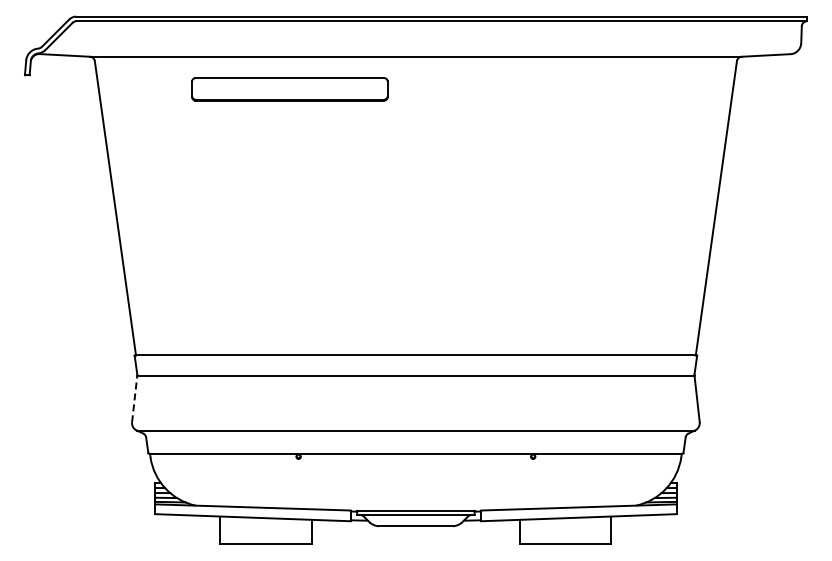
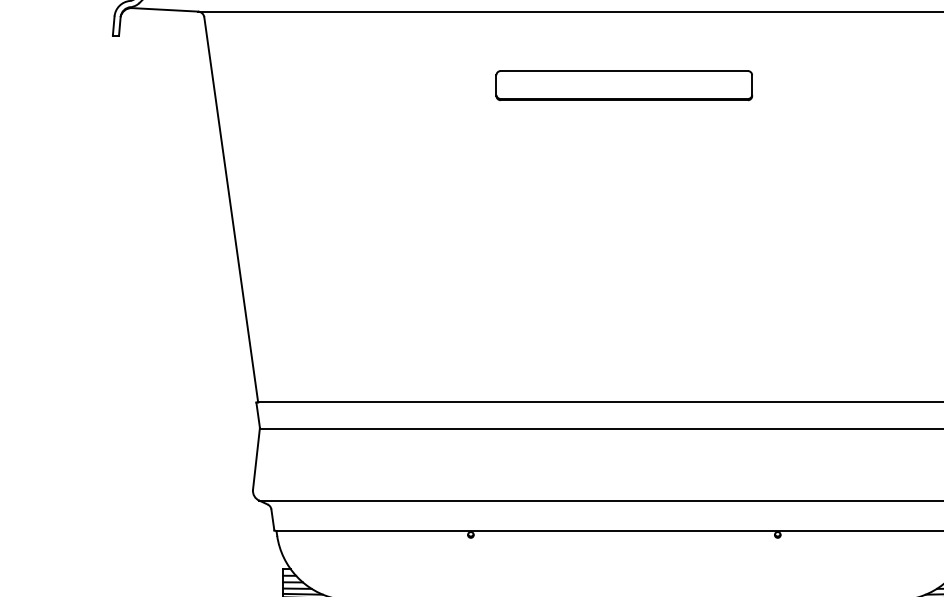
part: (289, 89) -> (623, 85), moved
line: (134, 398) -> (256, 458), dashed -> solid

